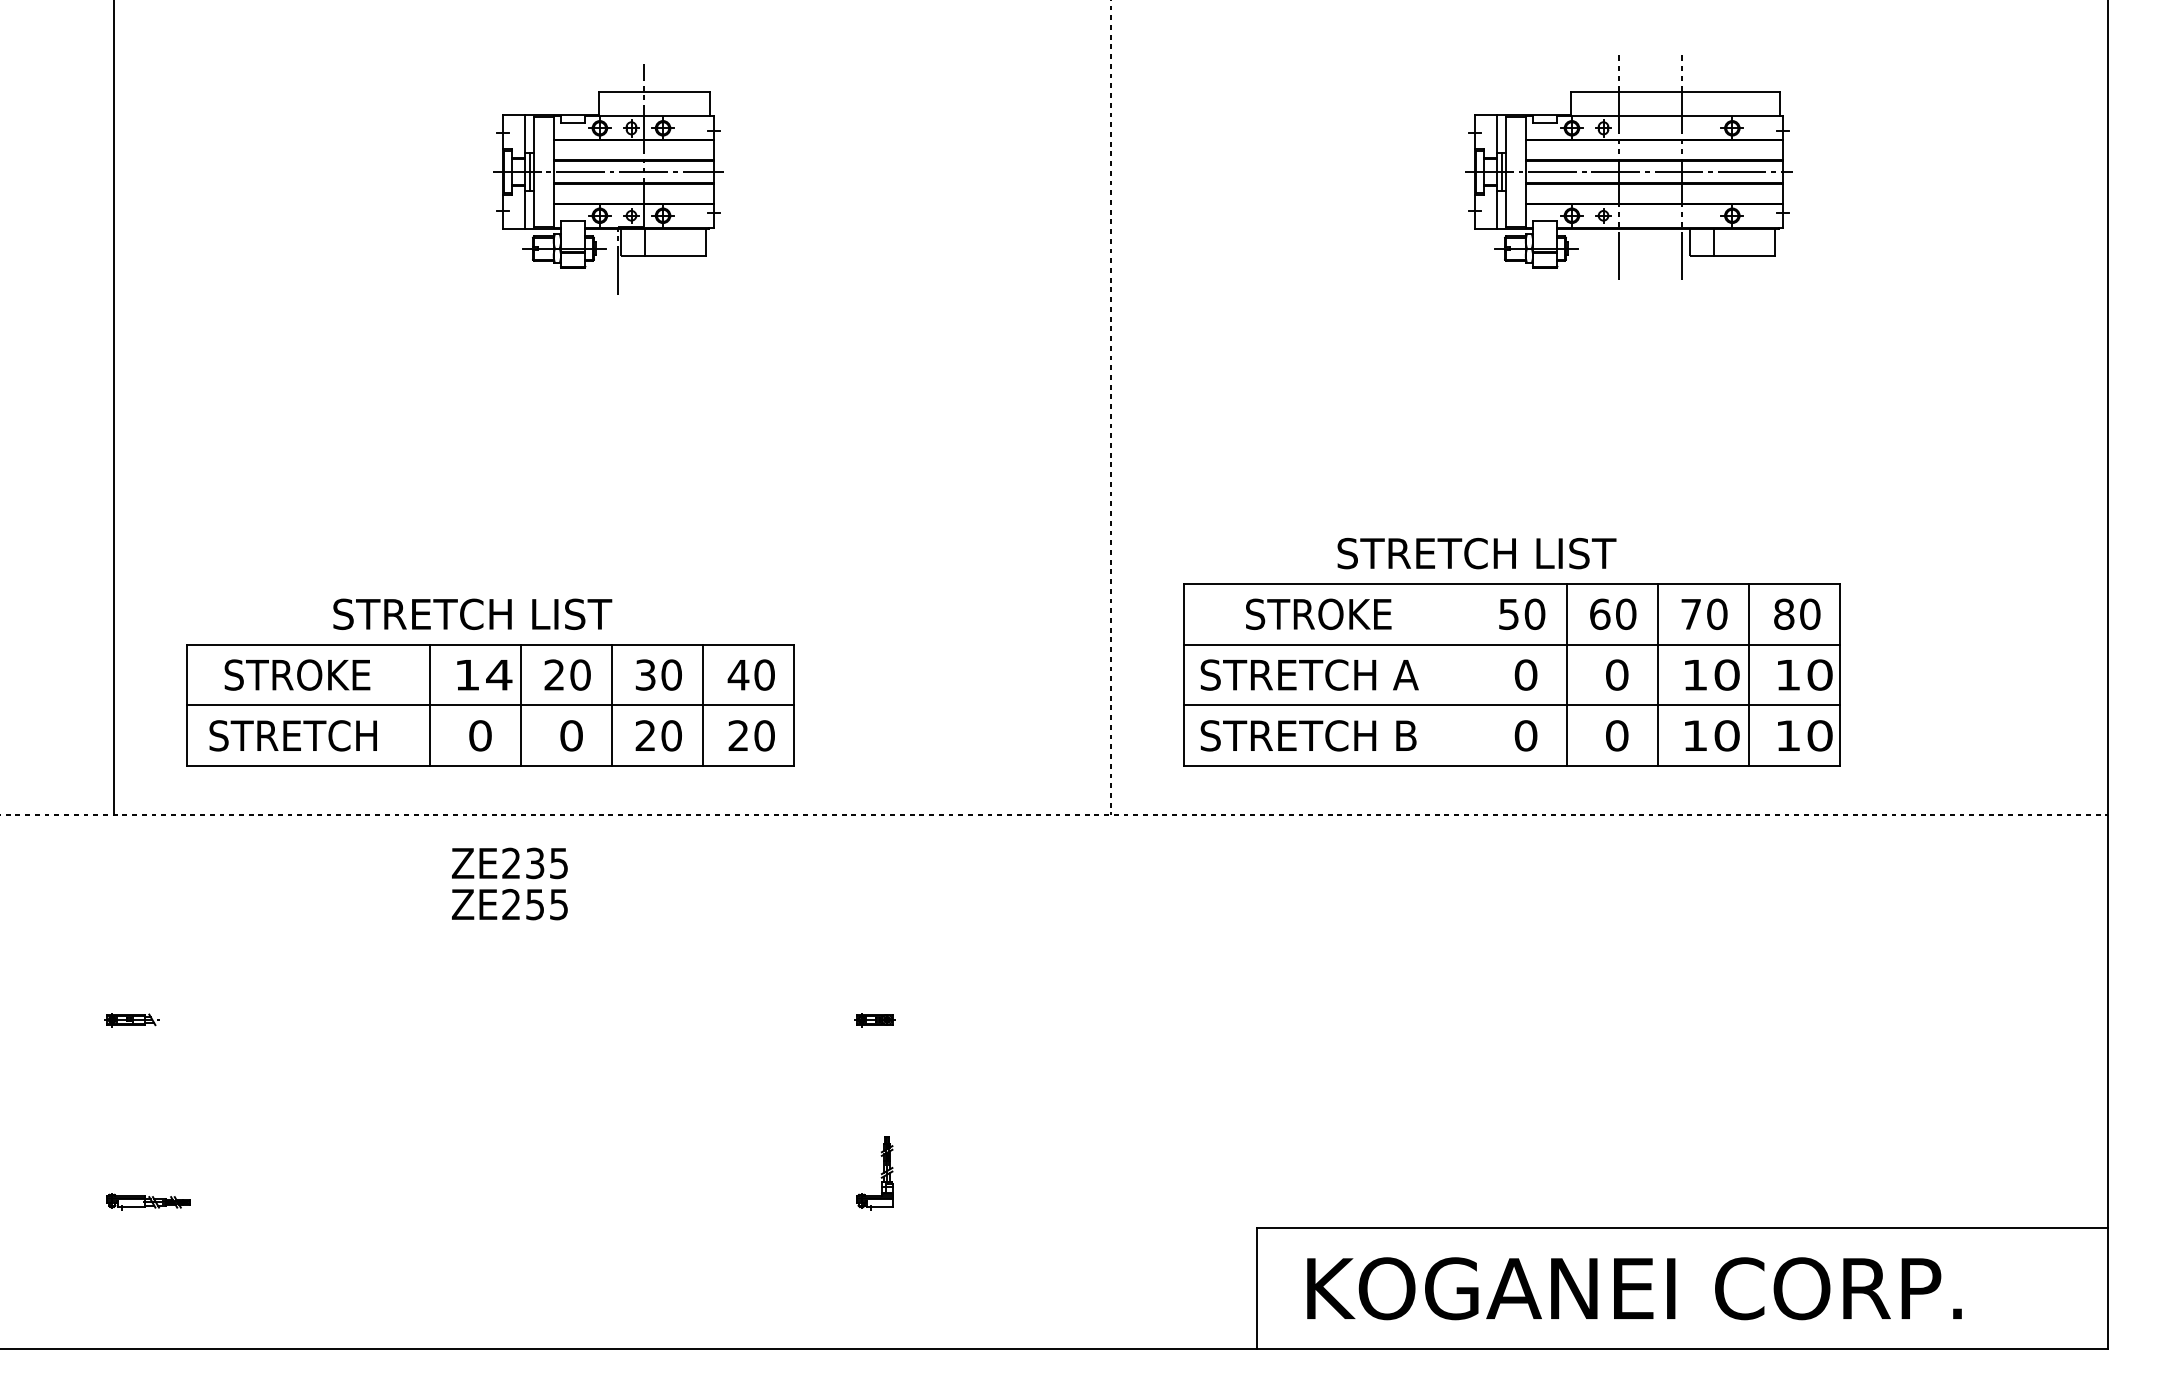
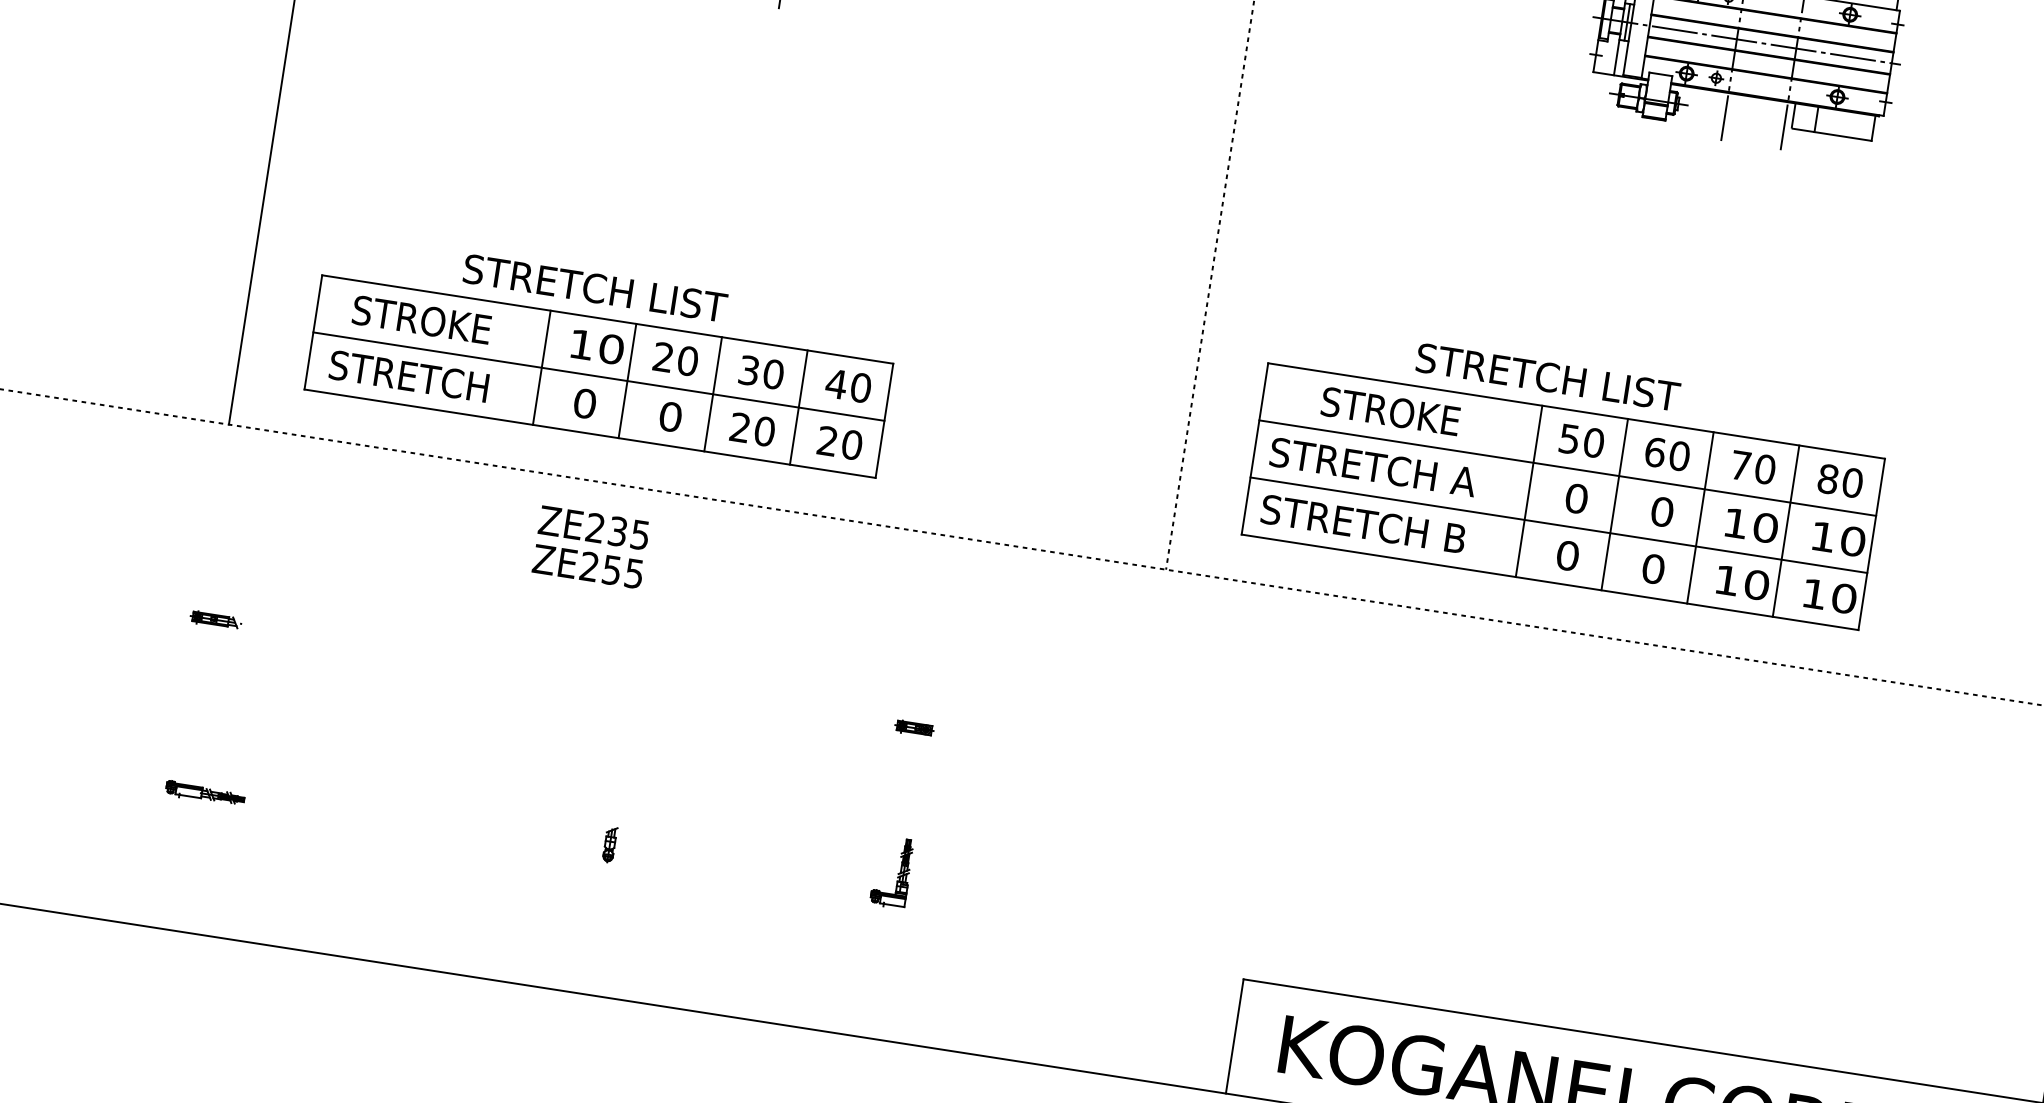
text: (499, 674) -> (611, 348), 14 -> 10
line: (1475, 674) -> (1529, 490), added
part: (577, 1189) -> (610, 844), added

